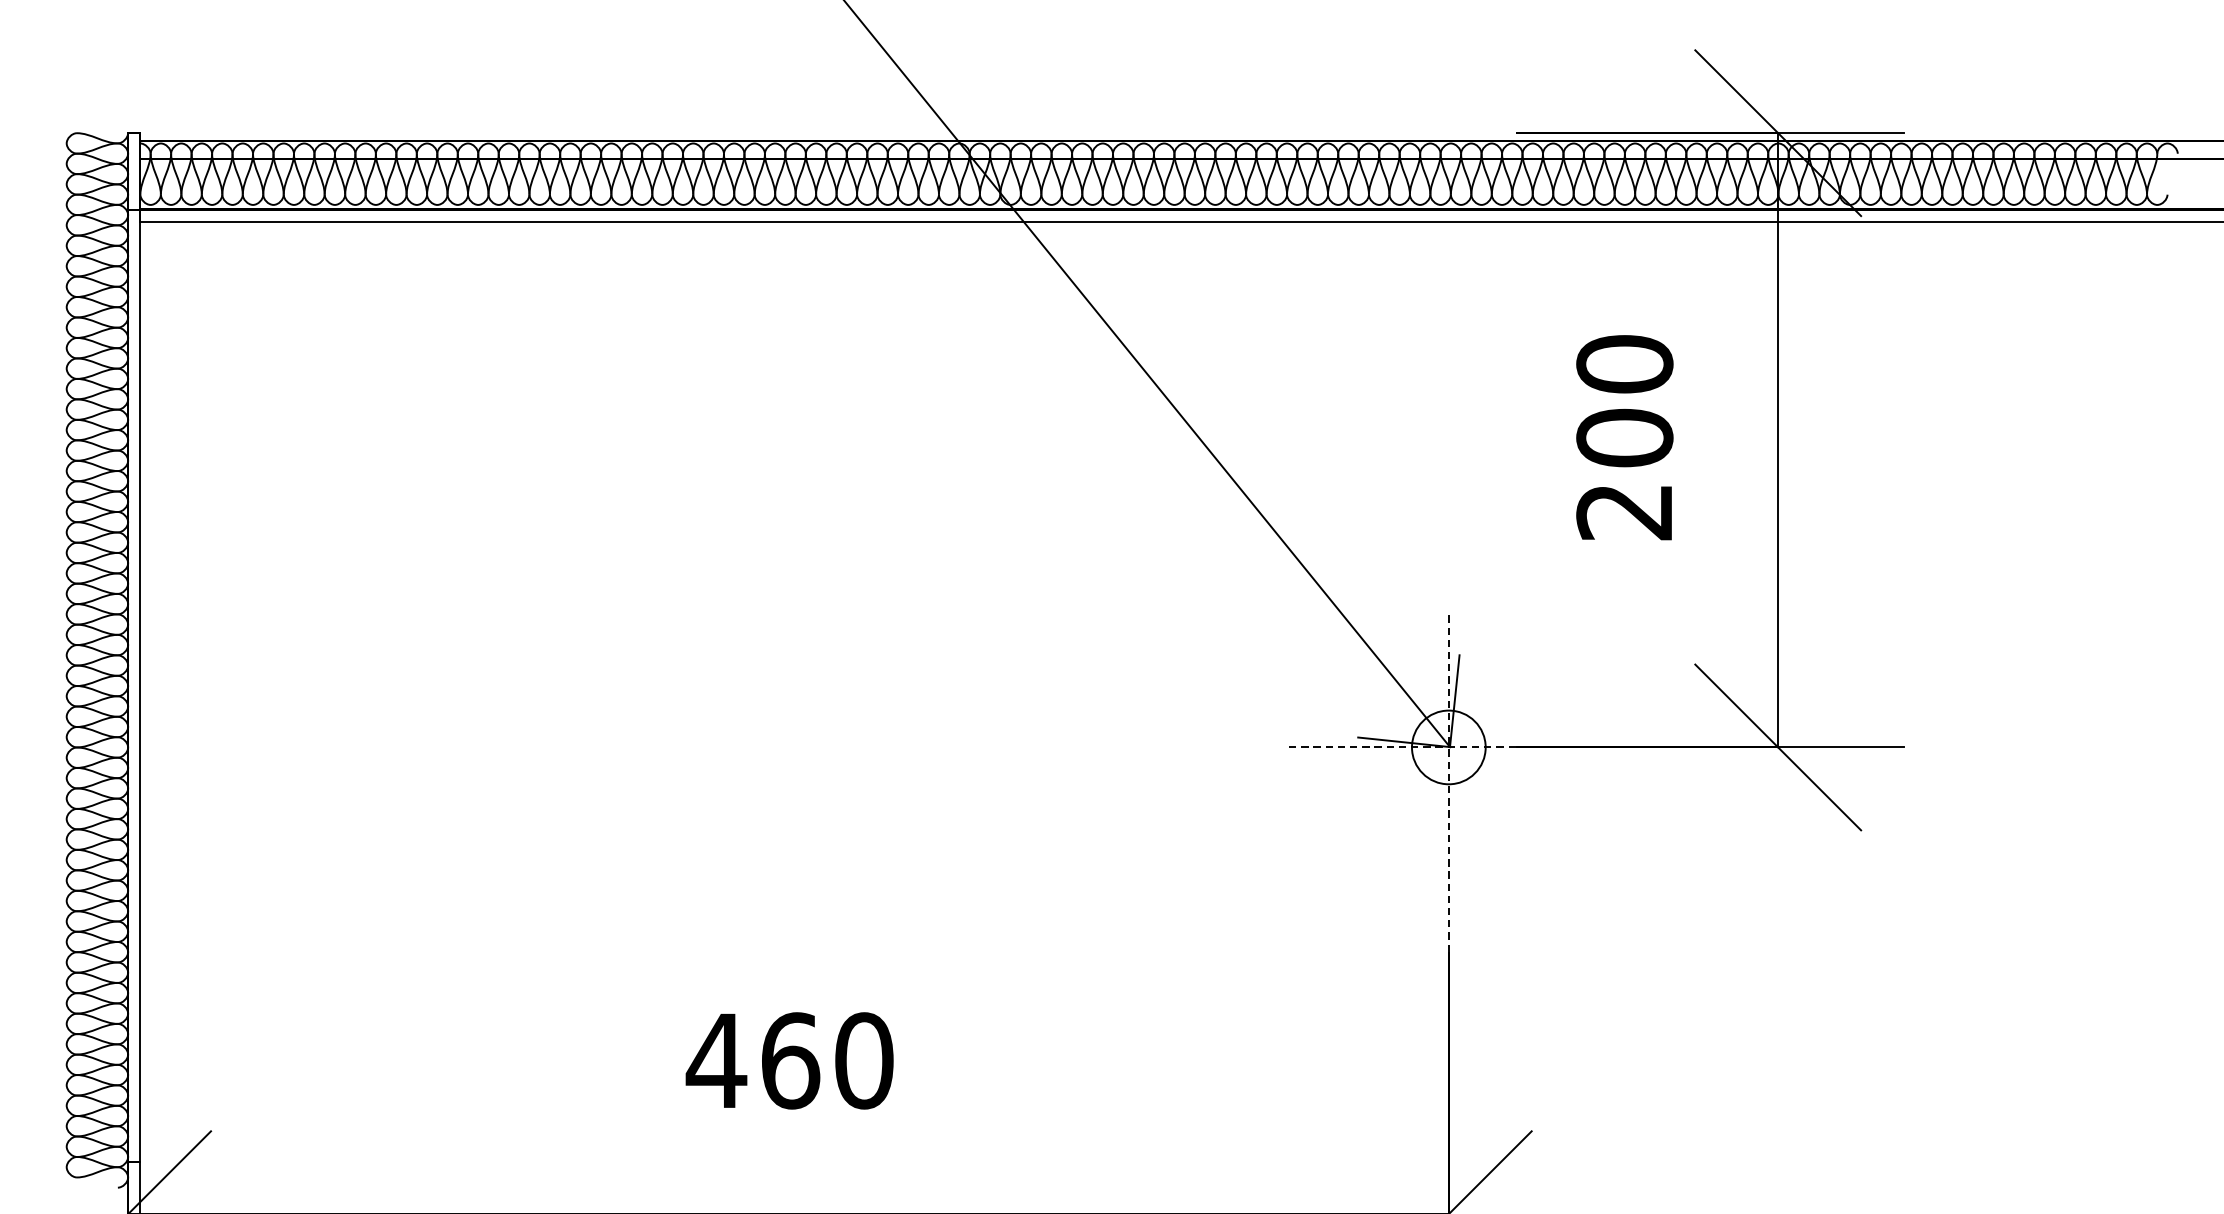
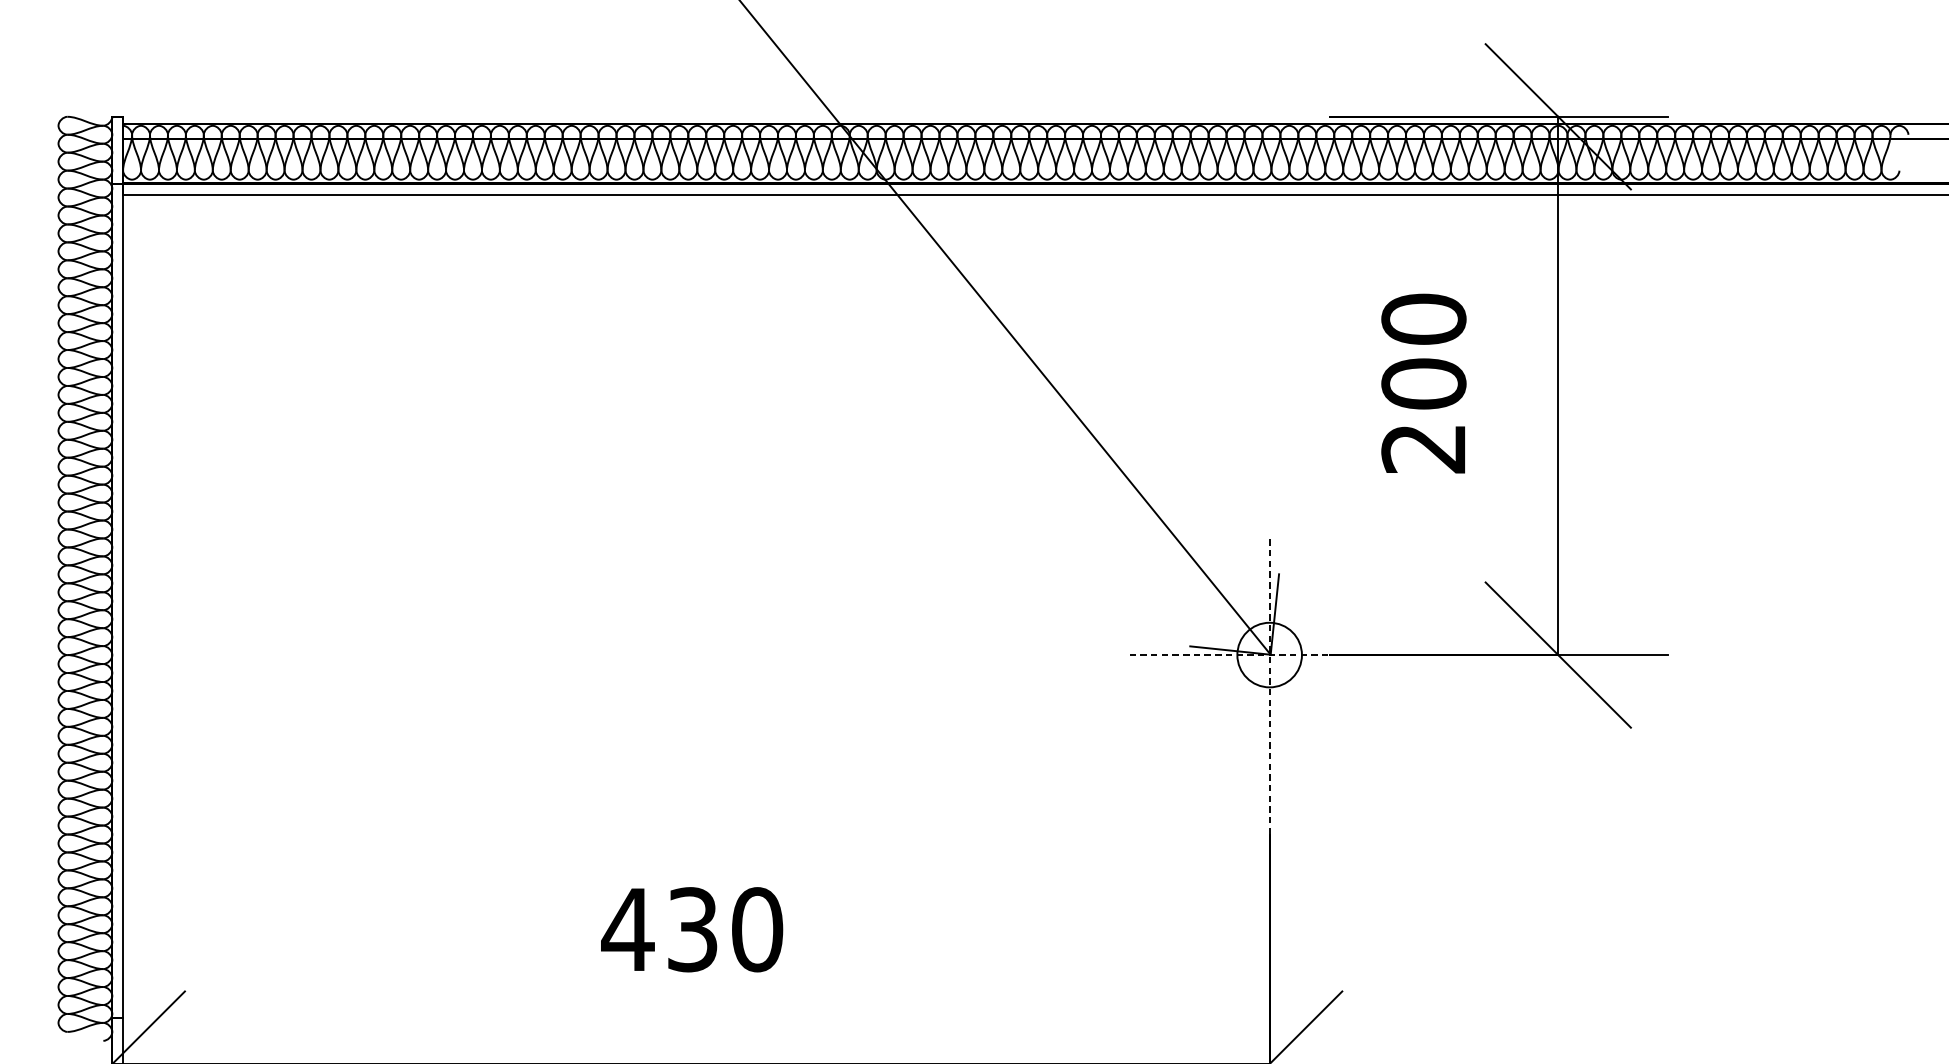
text: (791, 1060) -> (693, 929), 460 -> 430

